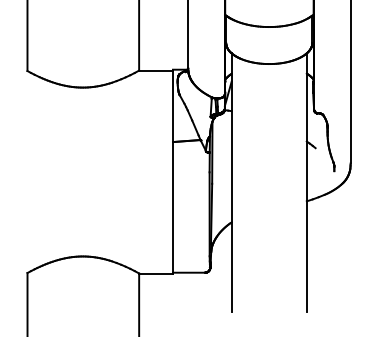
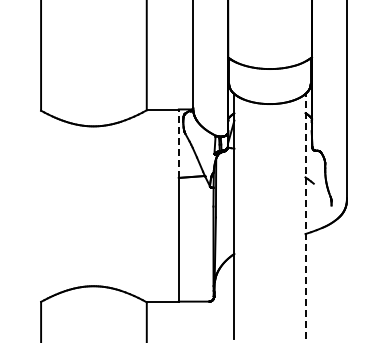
line: (172, 105) -> (178, 143), solid -> dashed
line: (306, 181) -> (305, 215), solid -> dashed

